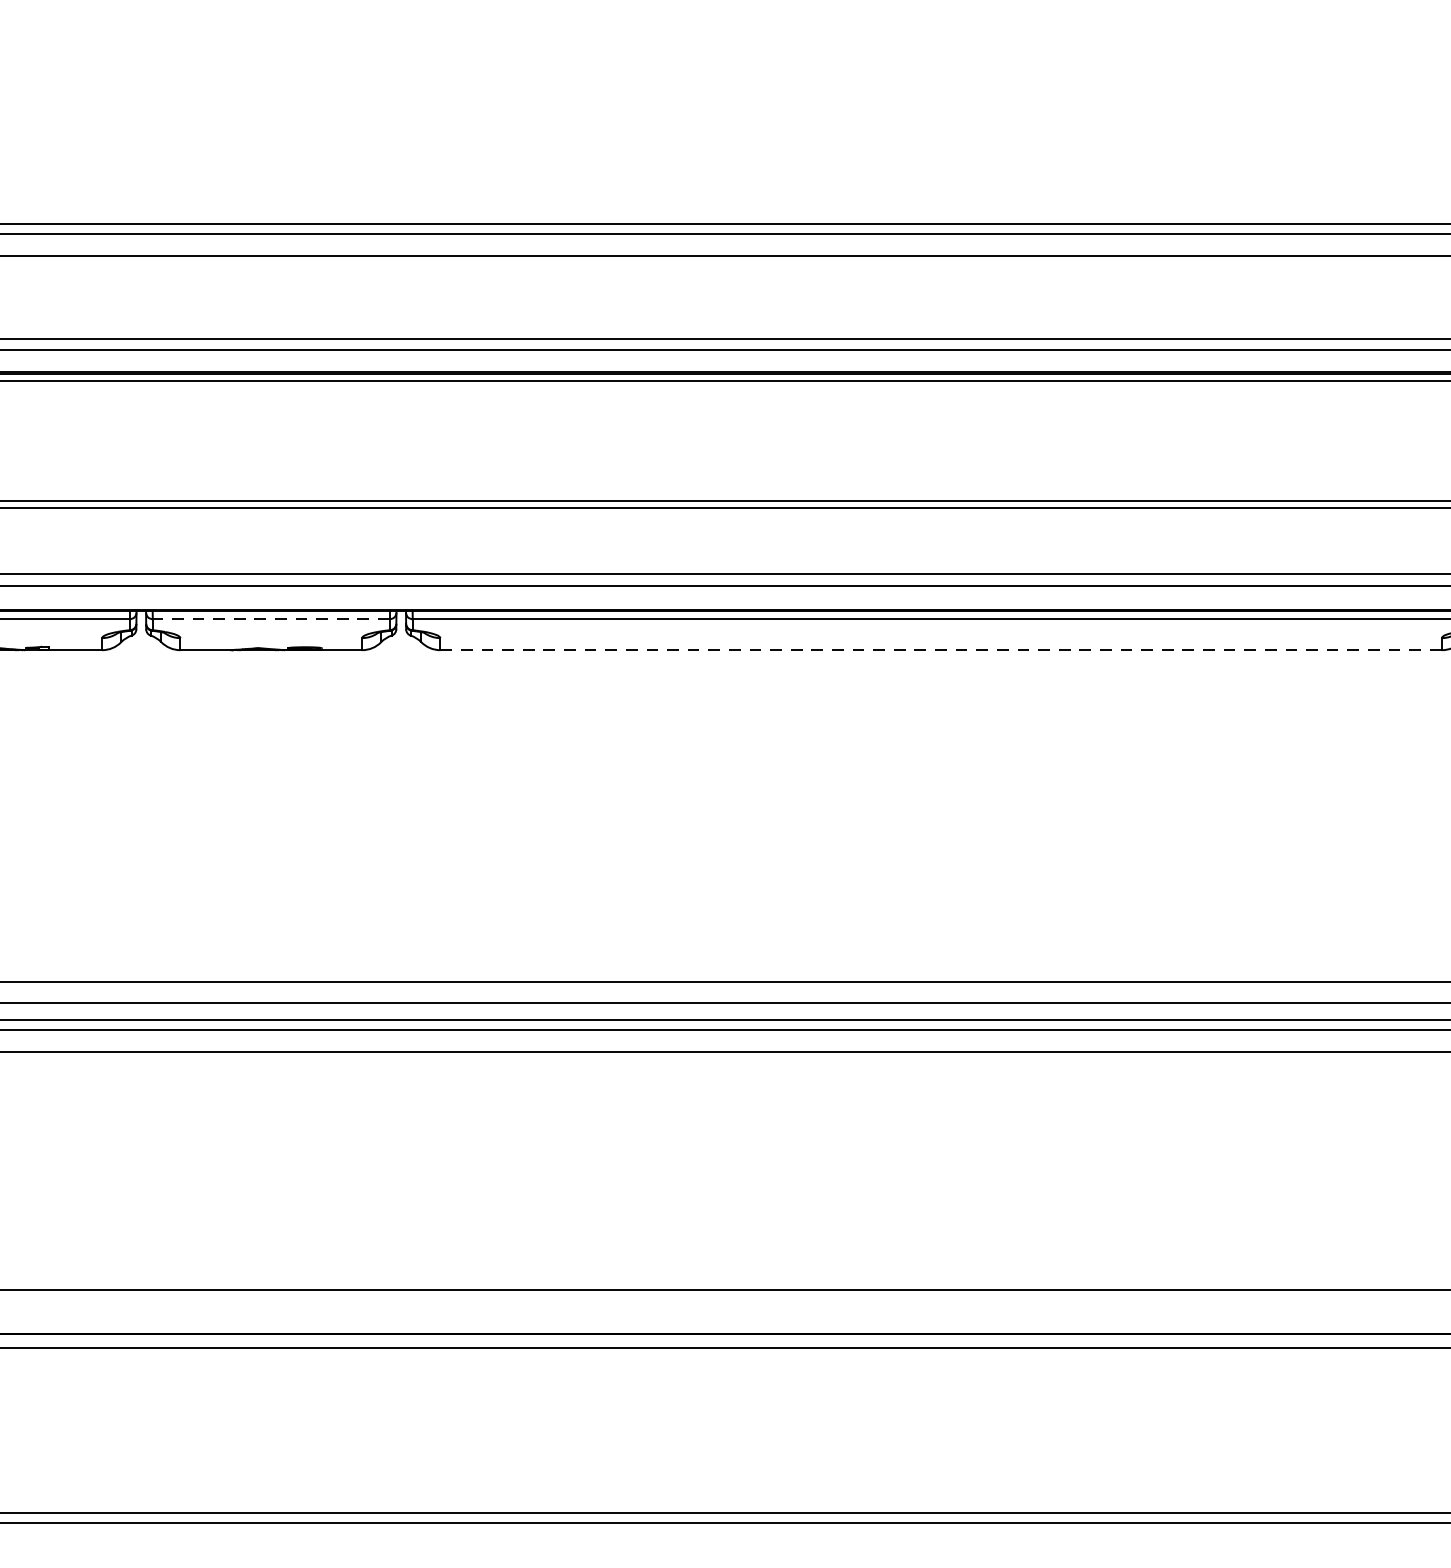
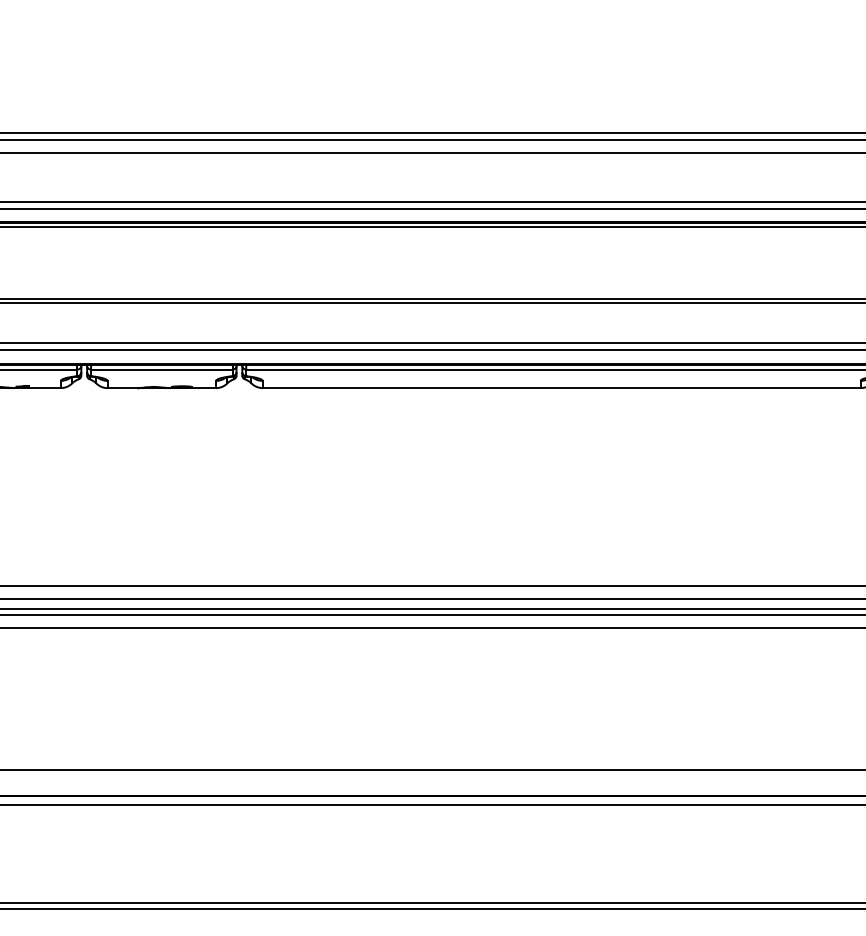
line: (270, 619) -> (161, 369), dashed -> solid
line: (940, 650) -> (561, 388), dashed -> solid

